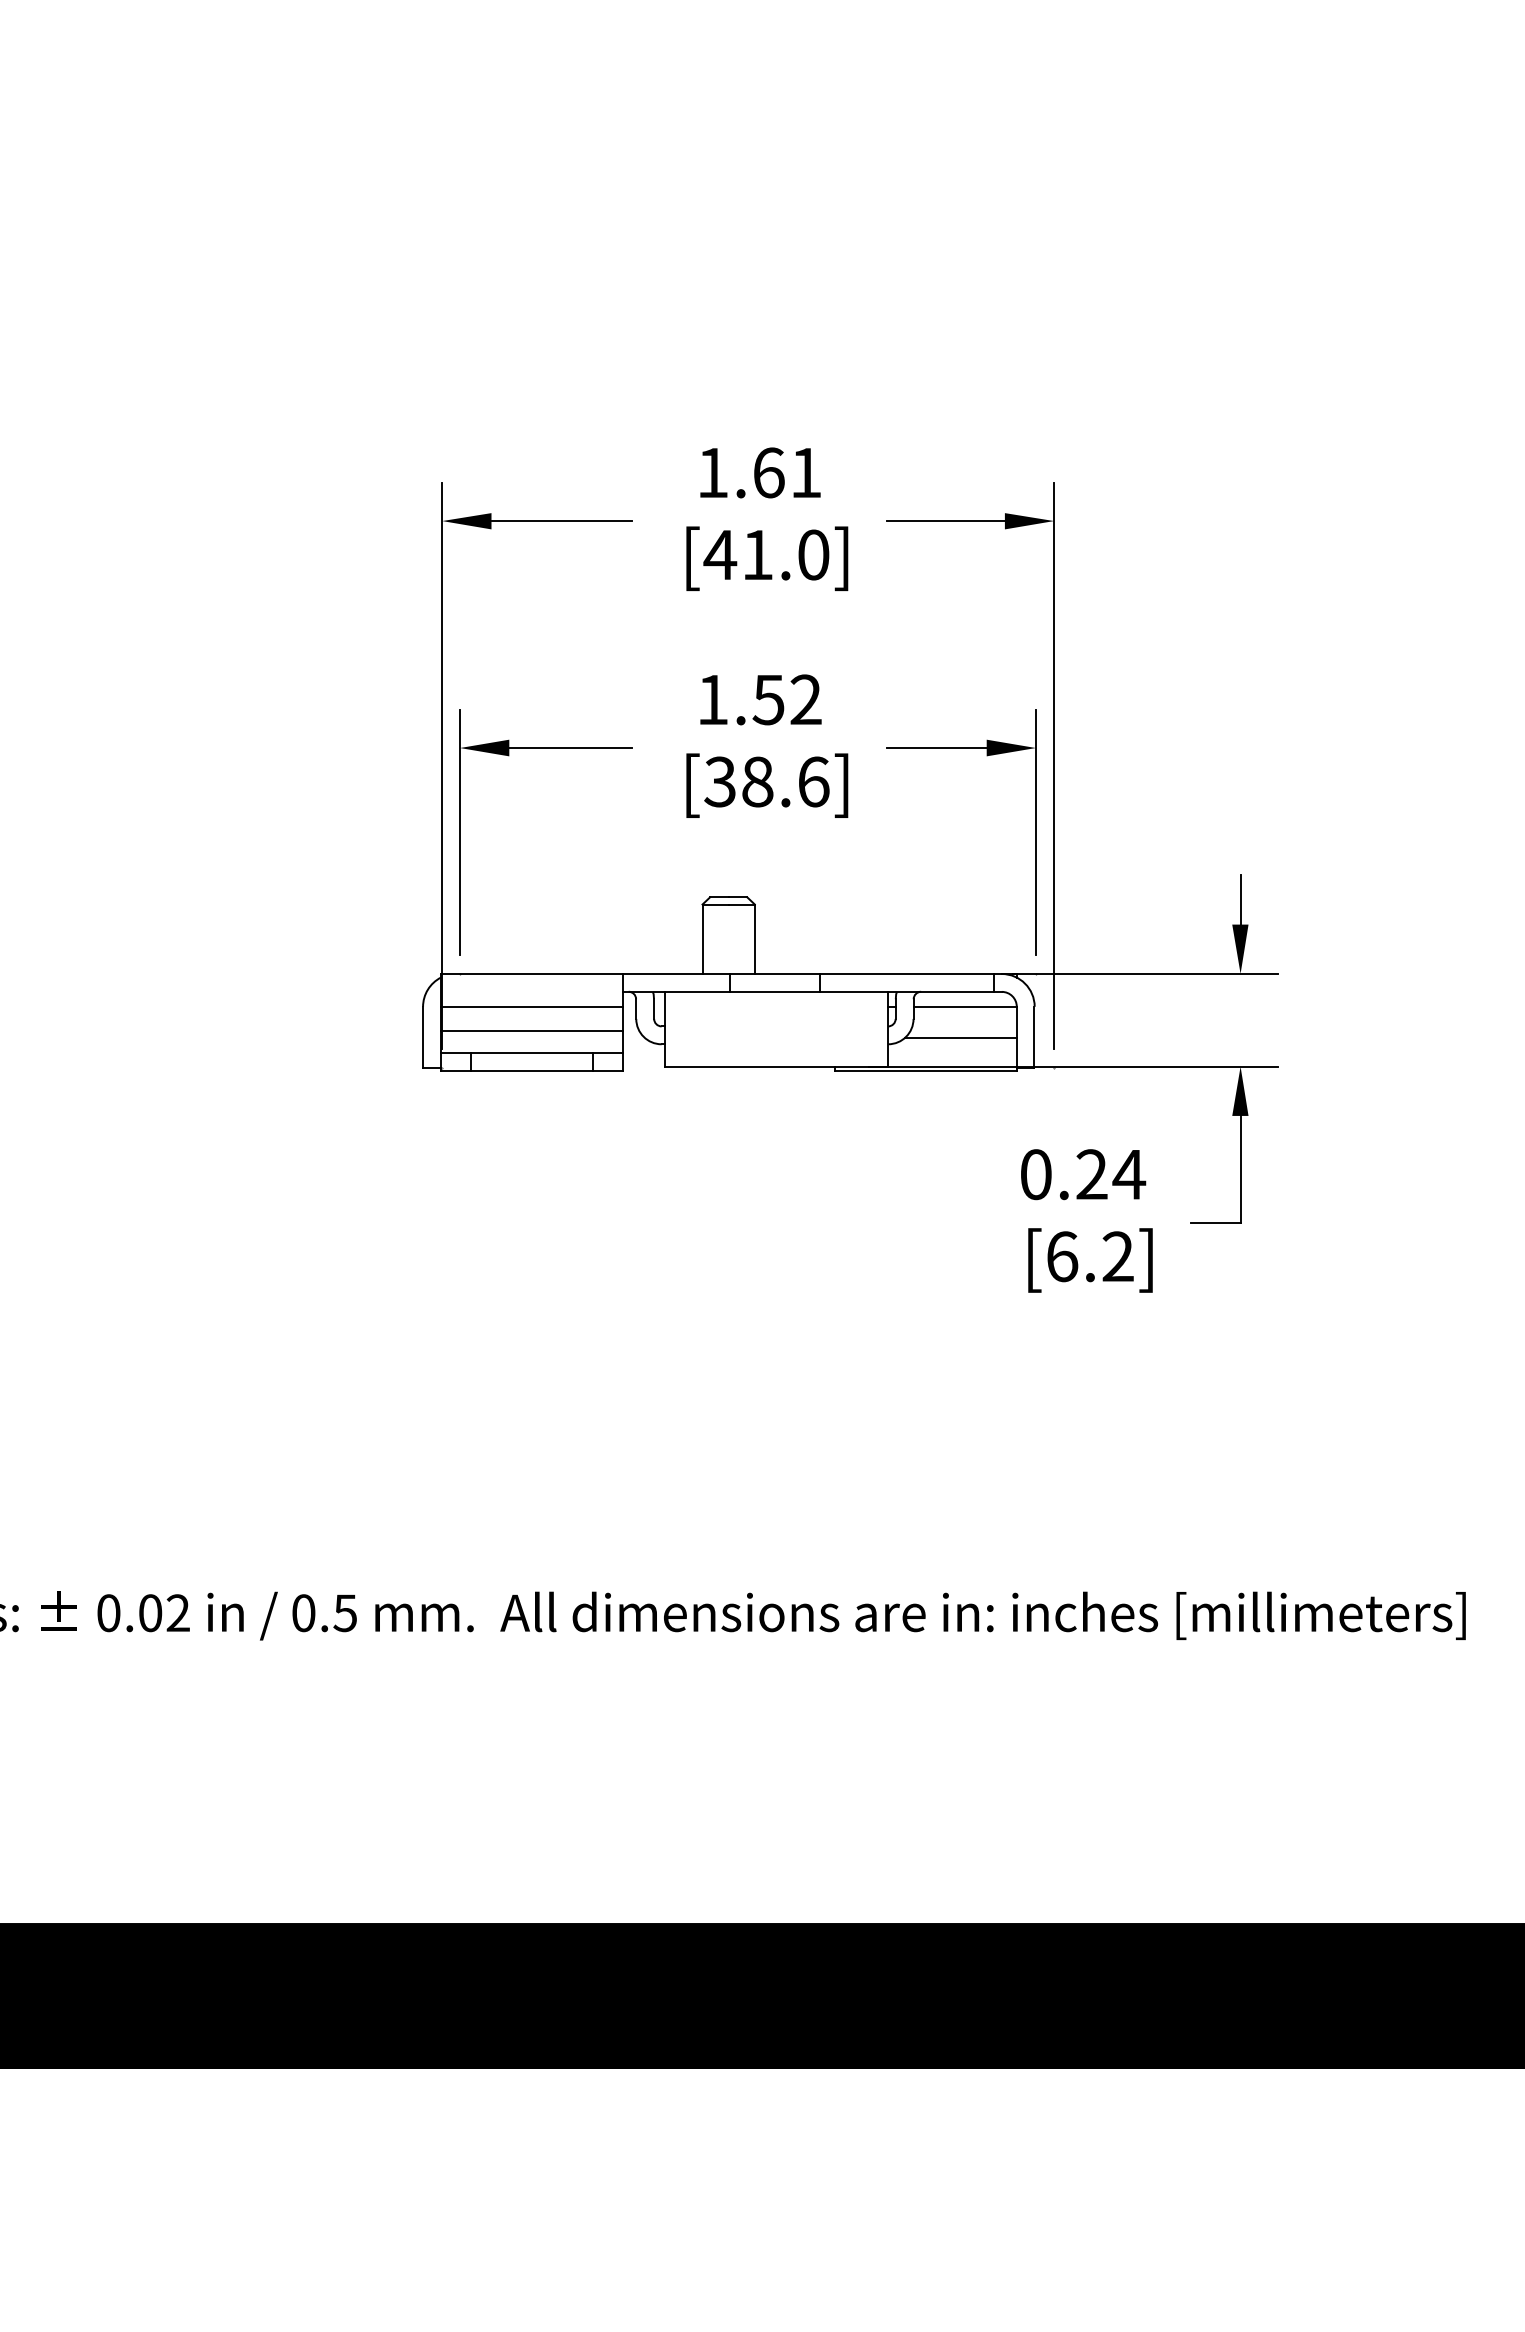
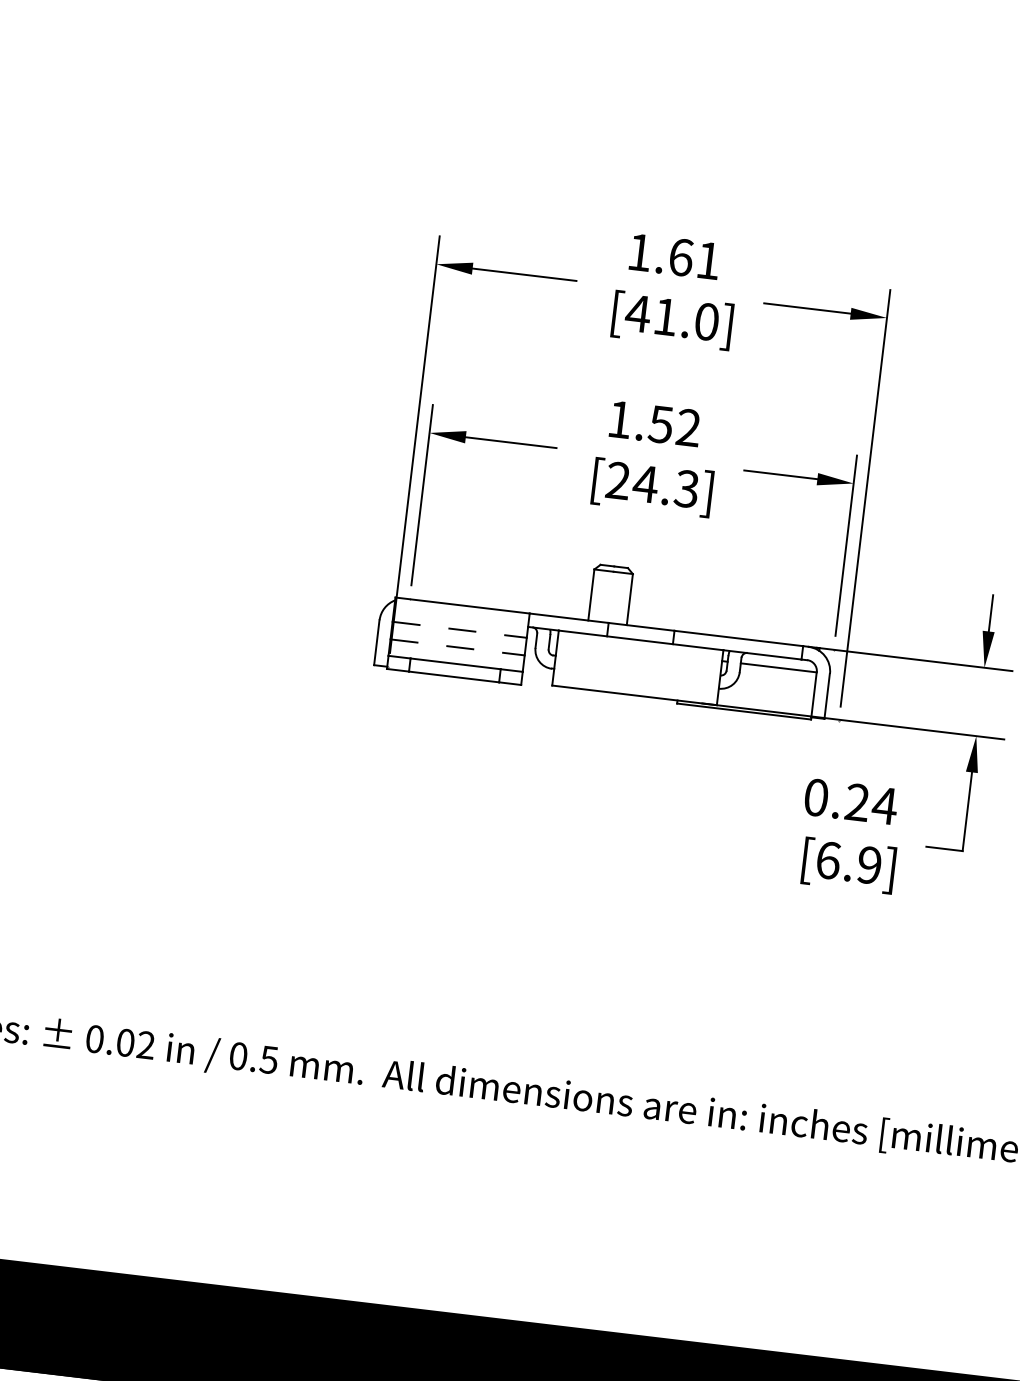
text: (766, 781) -> (652, 484), [38.6] -> [24.3]
line: (532, 1006) -> (460, 629), solid -> dashed
line: (532, 1030) -> (458, 647), solid -> dashed
line: (960, 1038) -> (772, 690), removed
text: (1117, 1256) -> (869, 865), [6.2] -> [6.9]

